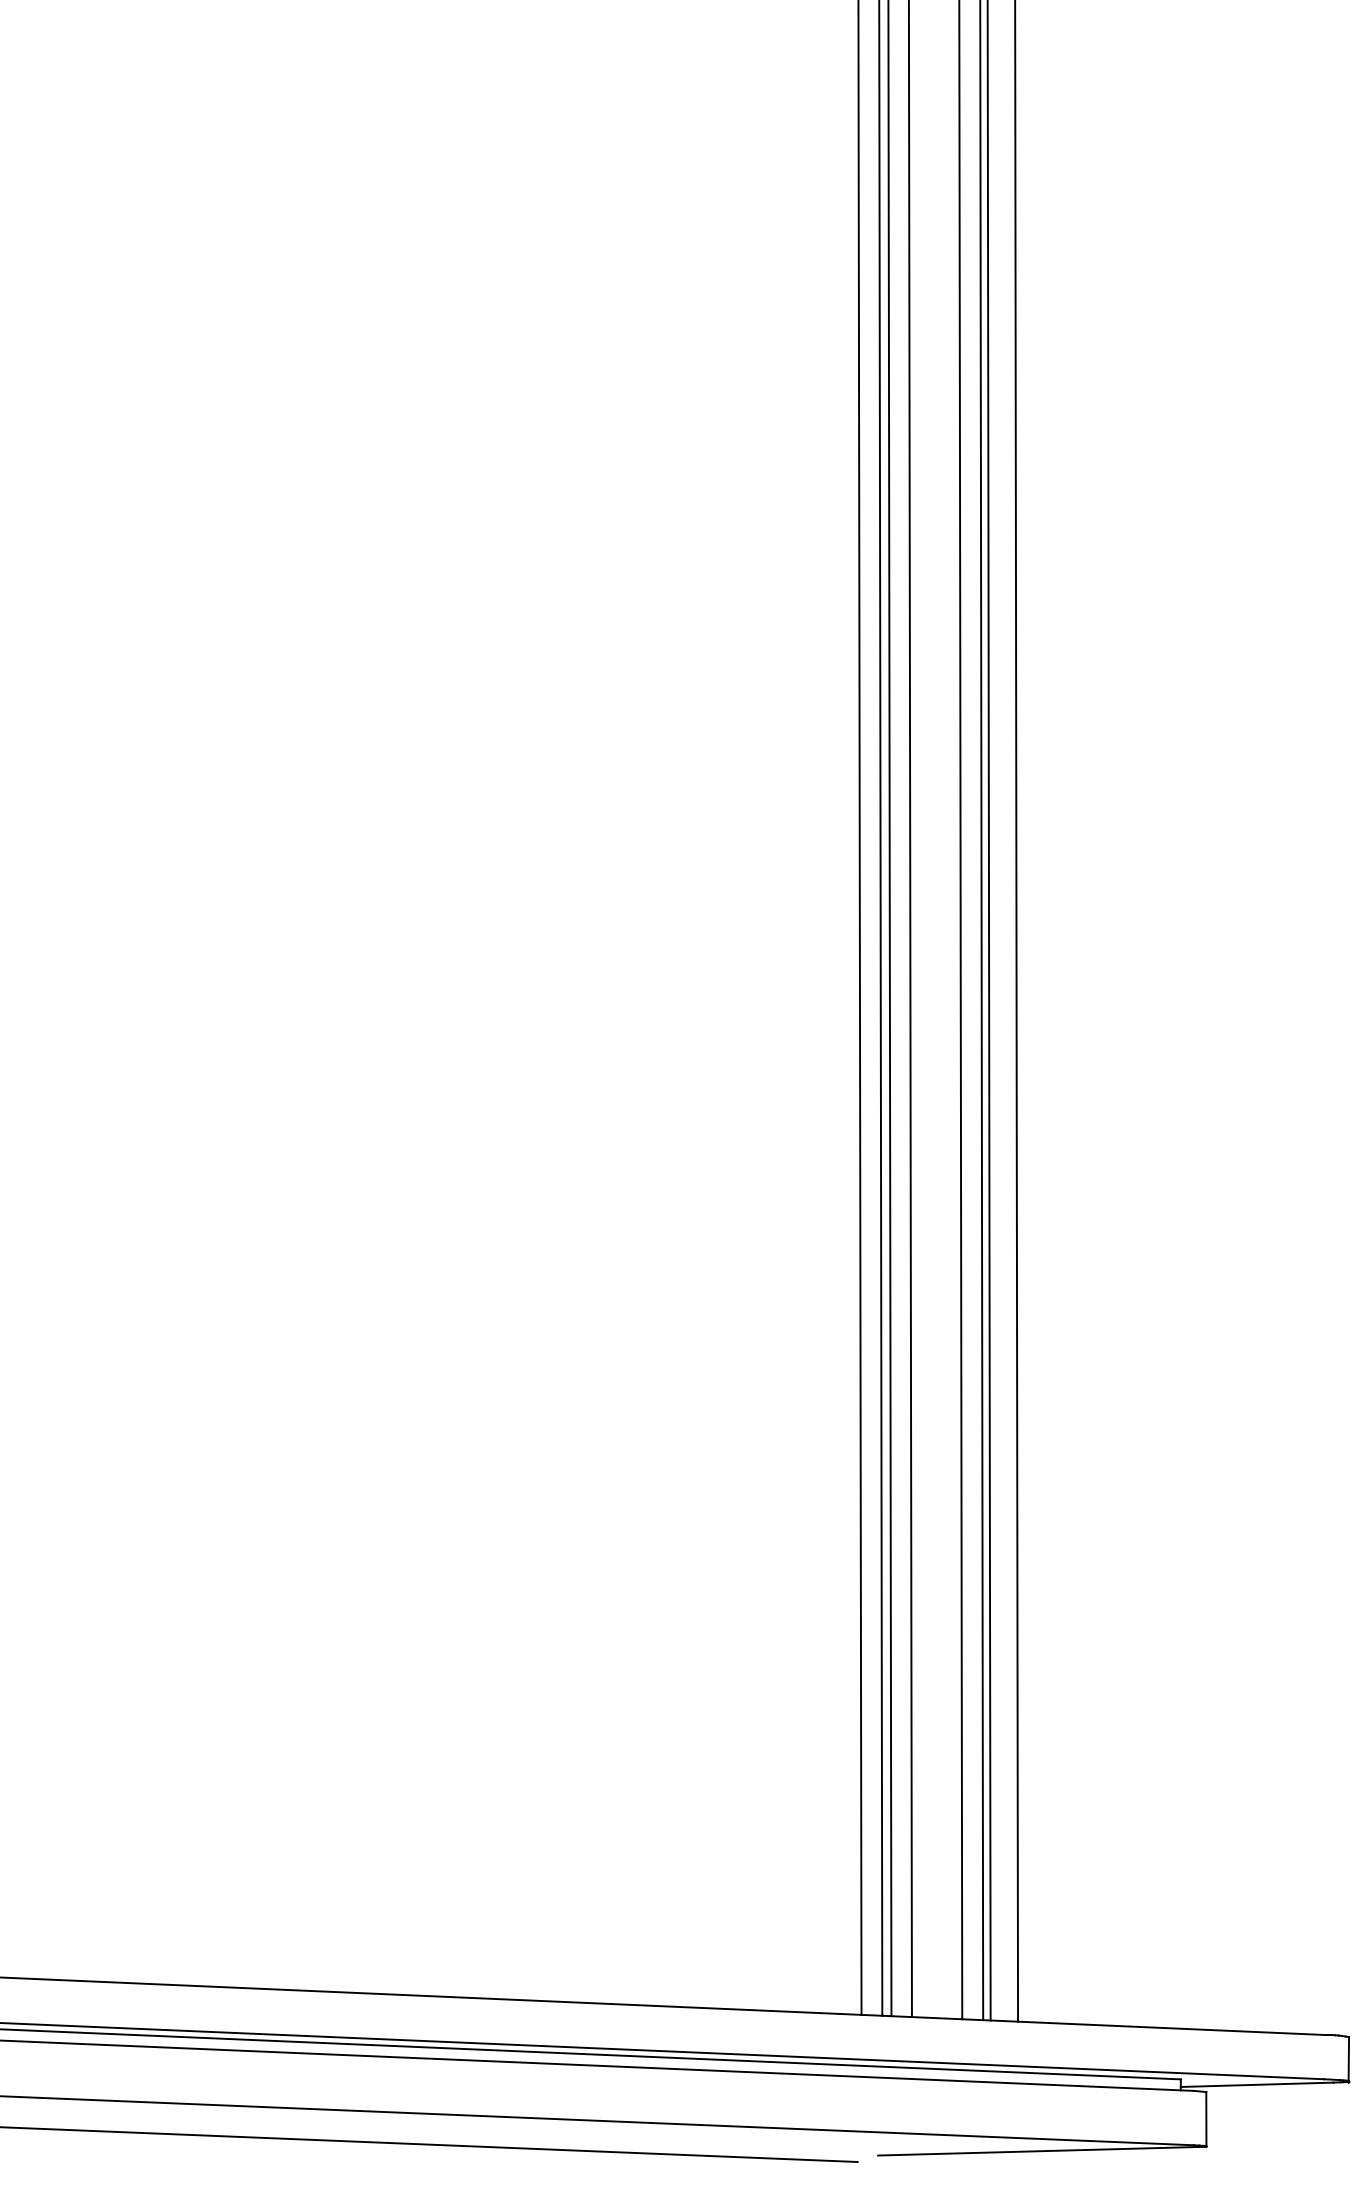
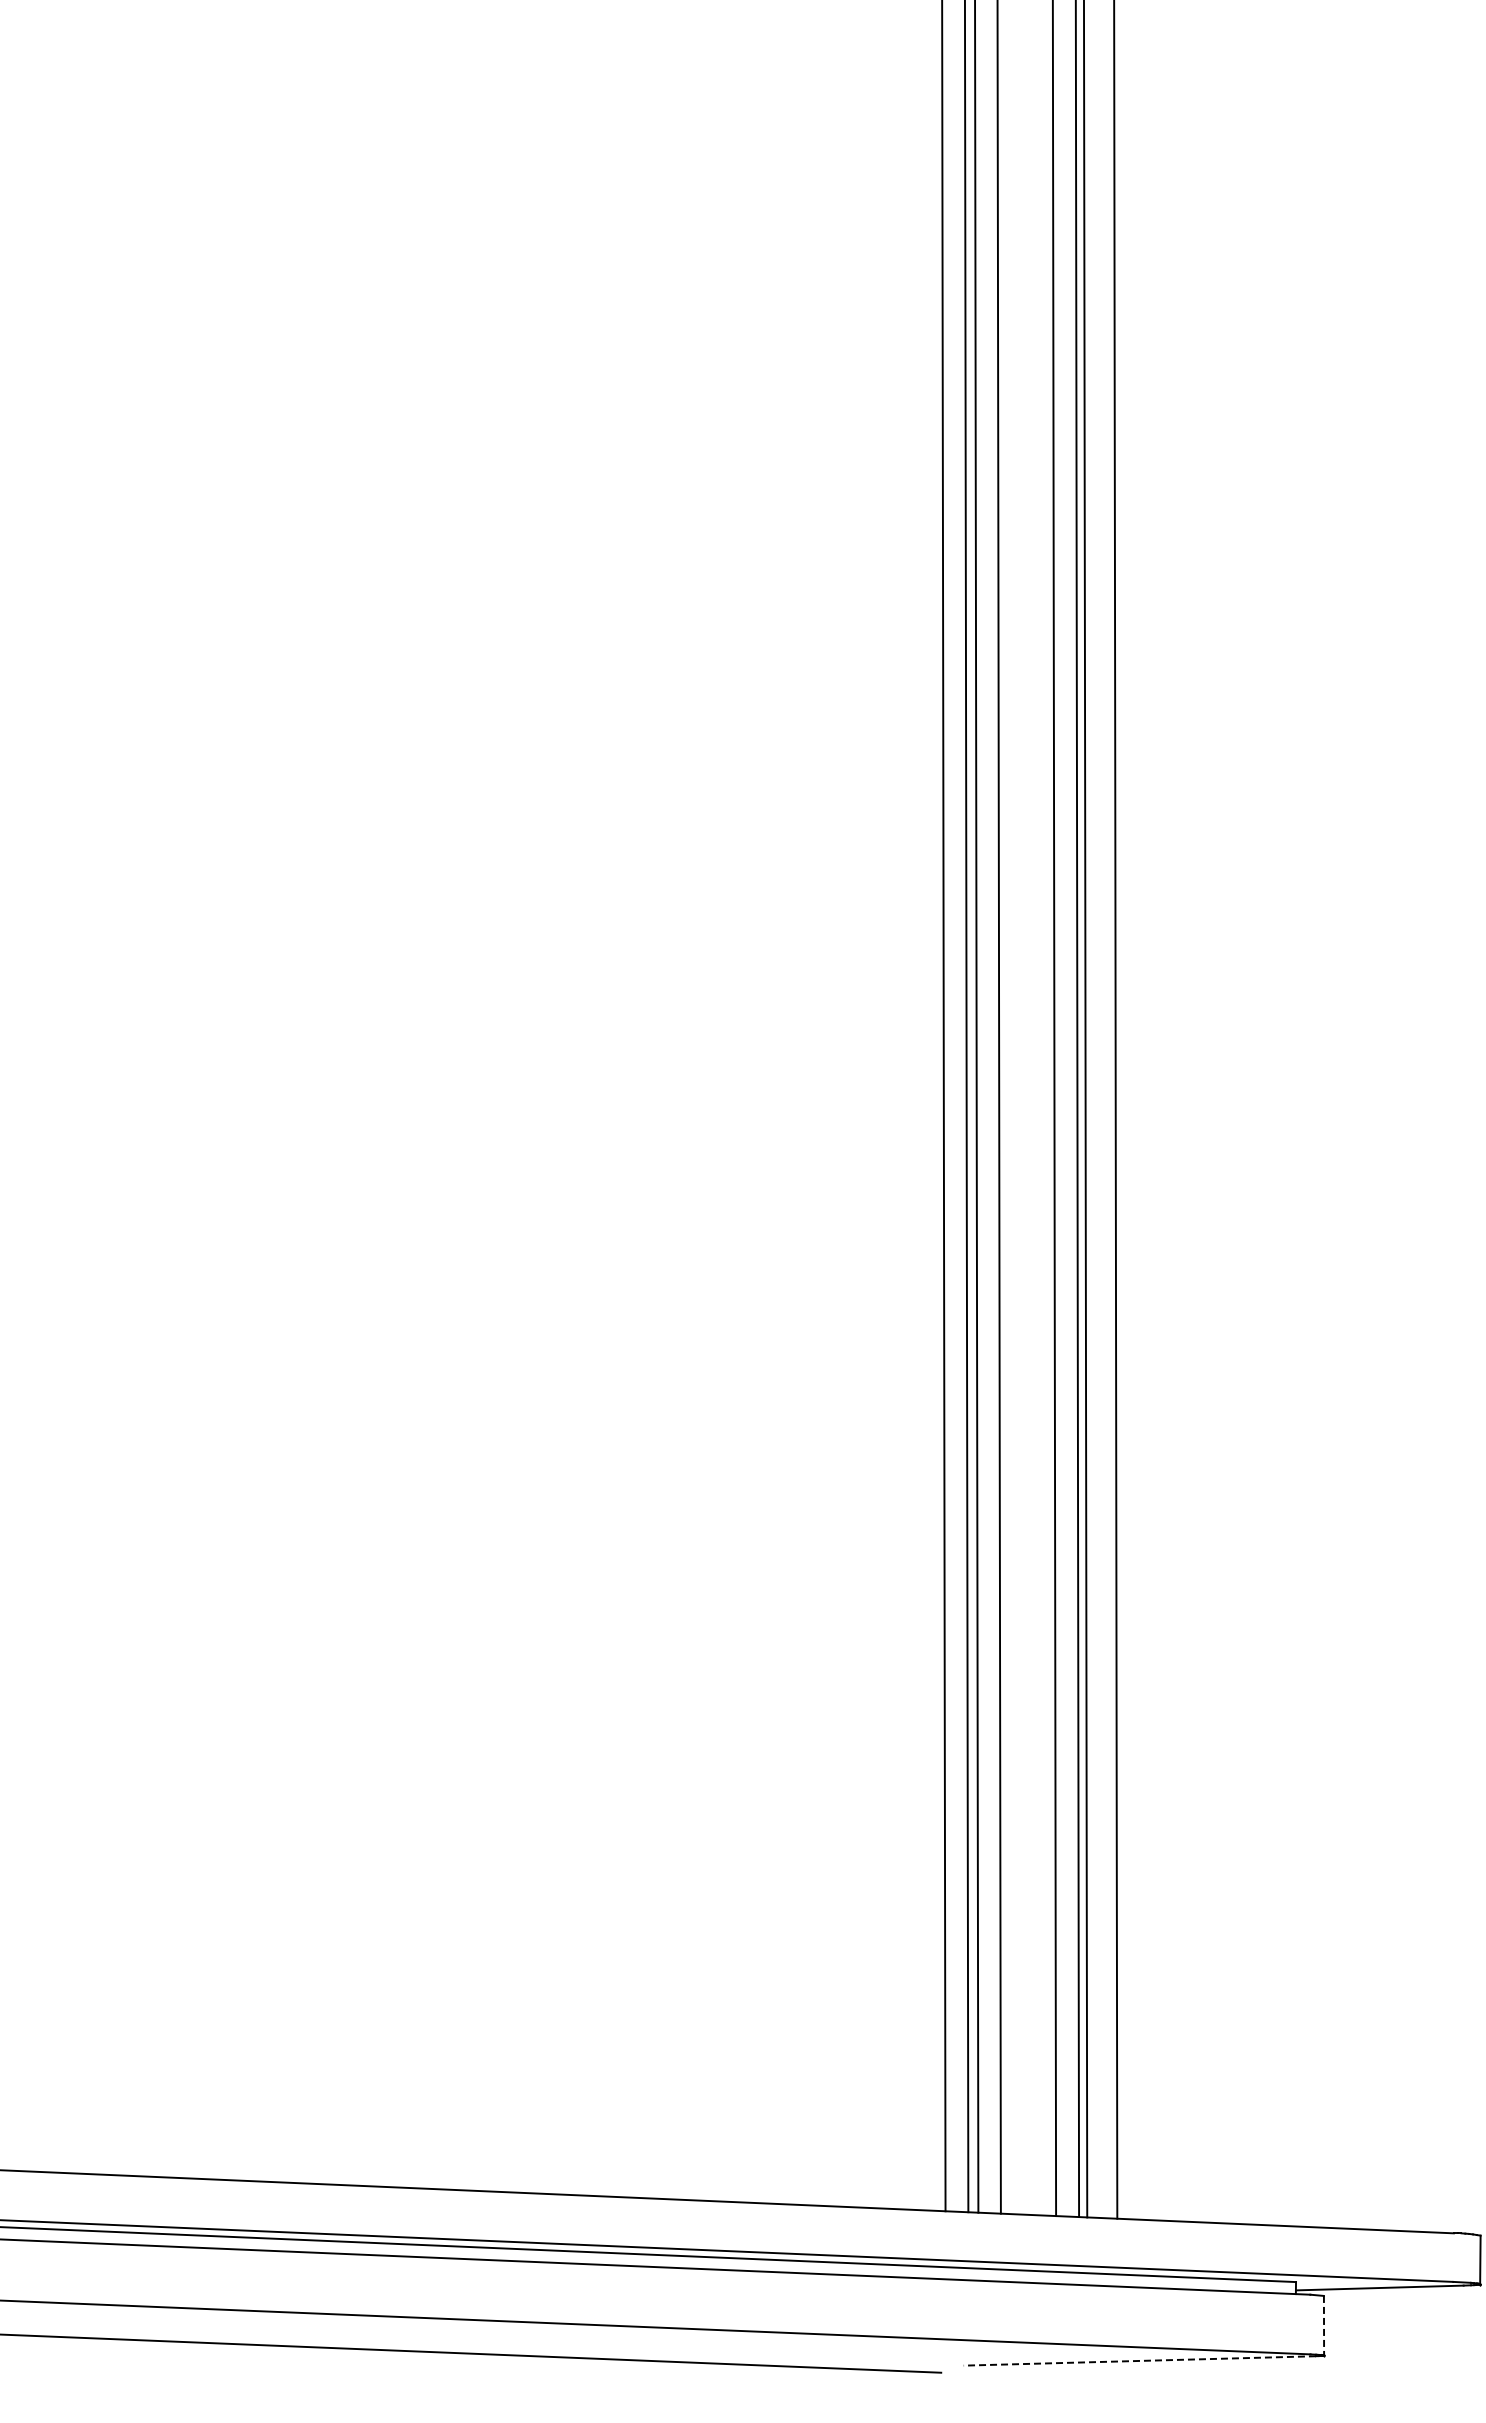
line: (1206, 2118) -> (1324, 2325), solid -> dashed
line: (1038, 2150) -> (1139, 2360), solid -> dashed

